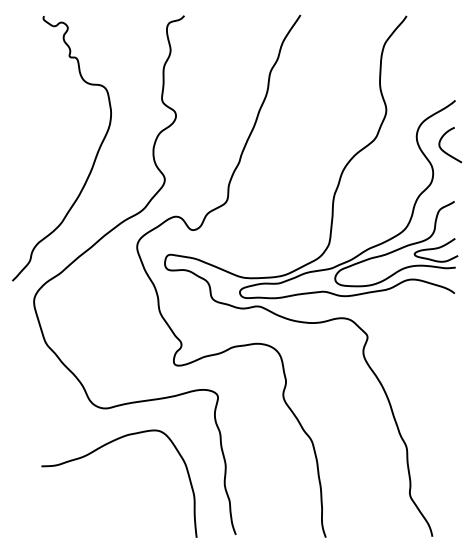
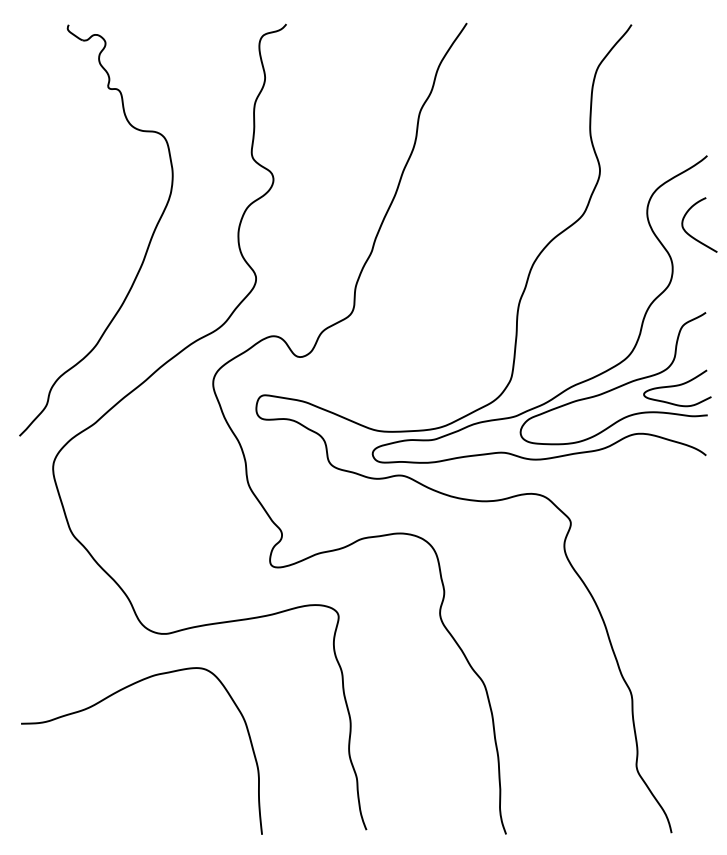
curve: (97, 450) -> (108, 699), moved

